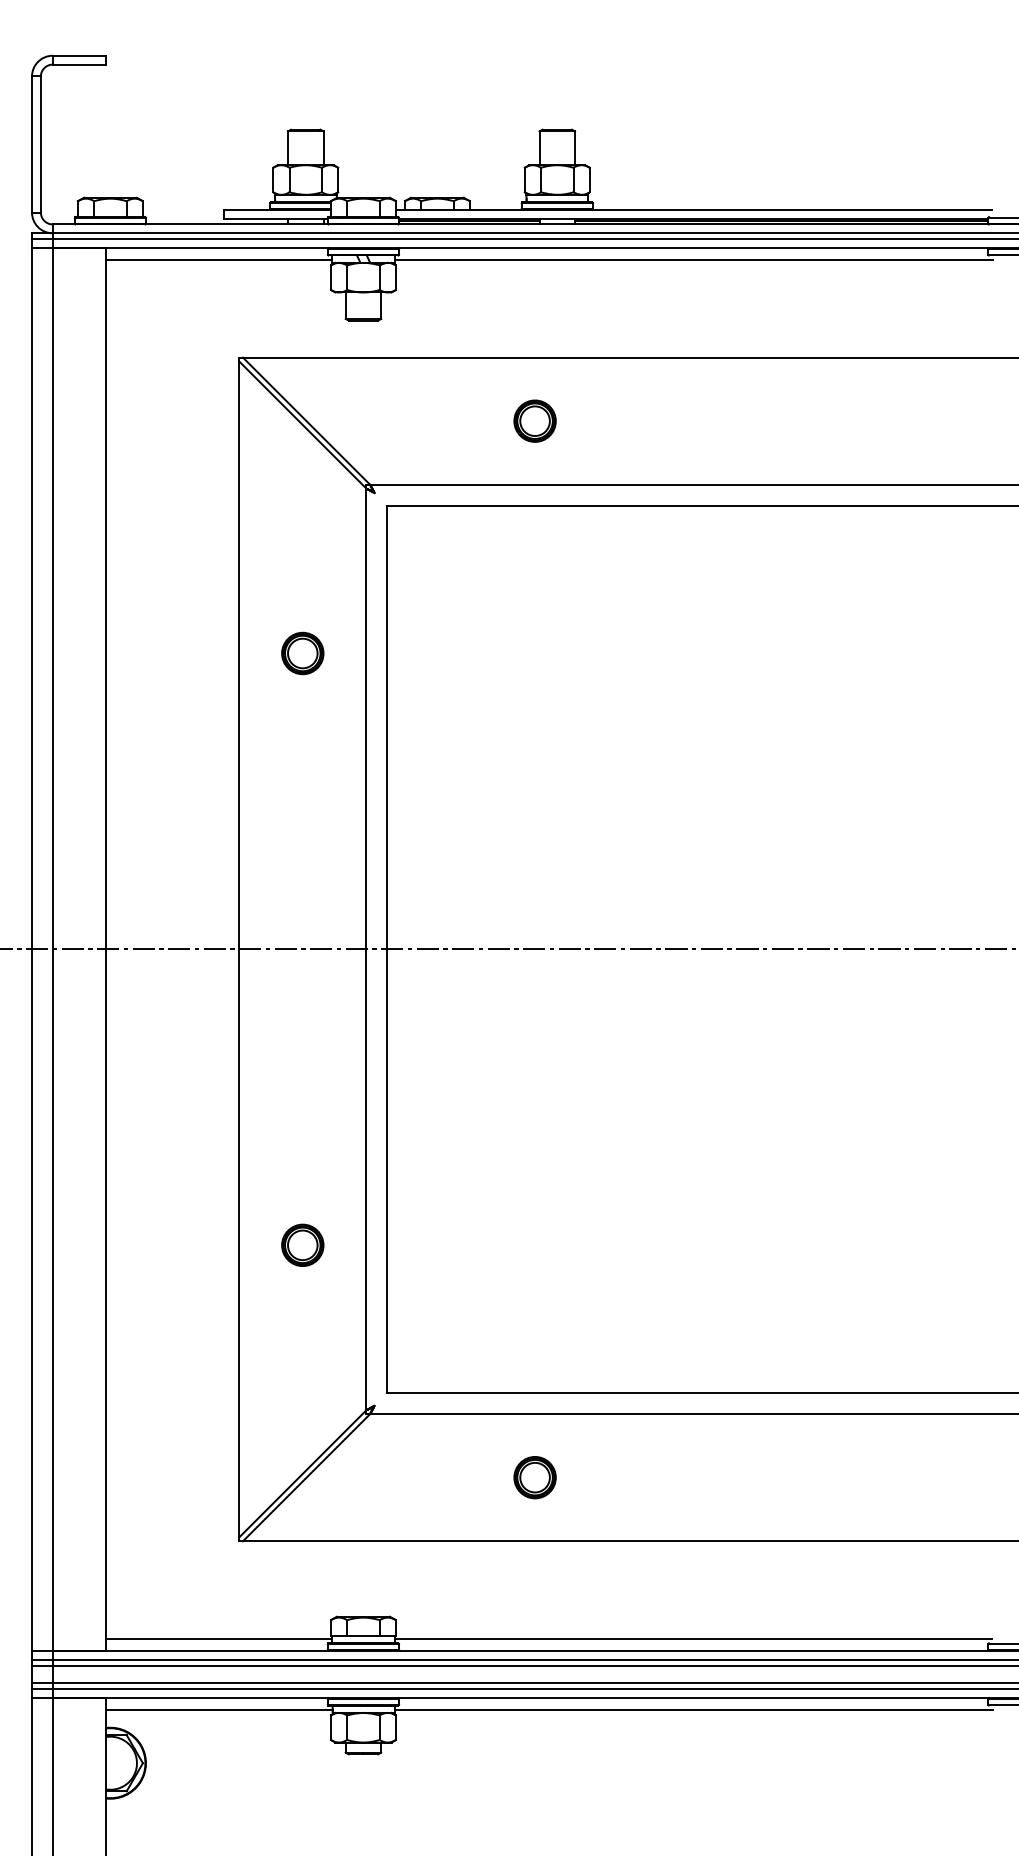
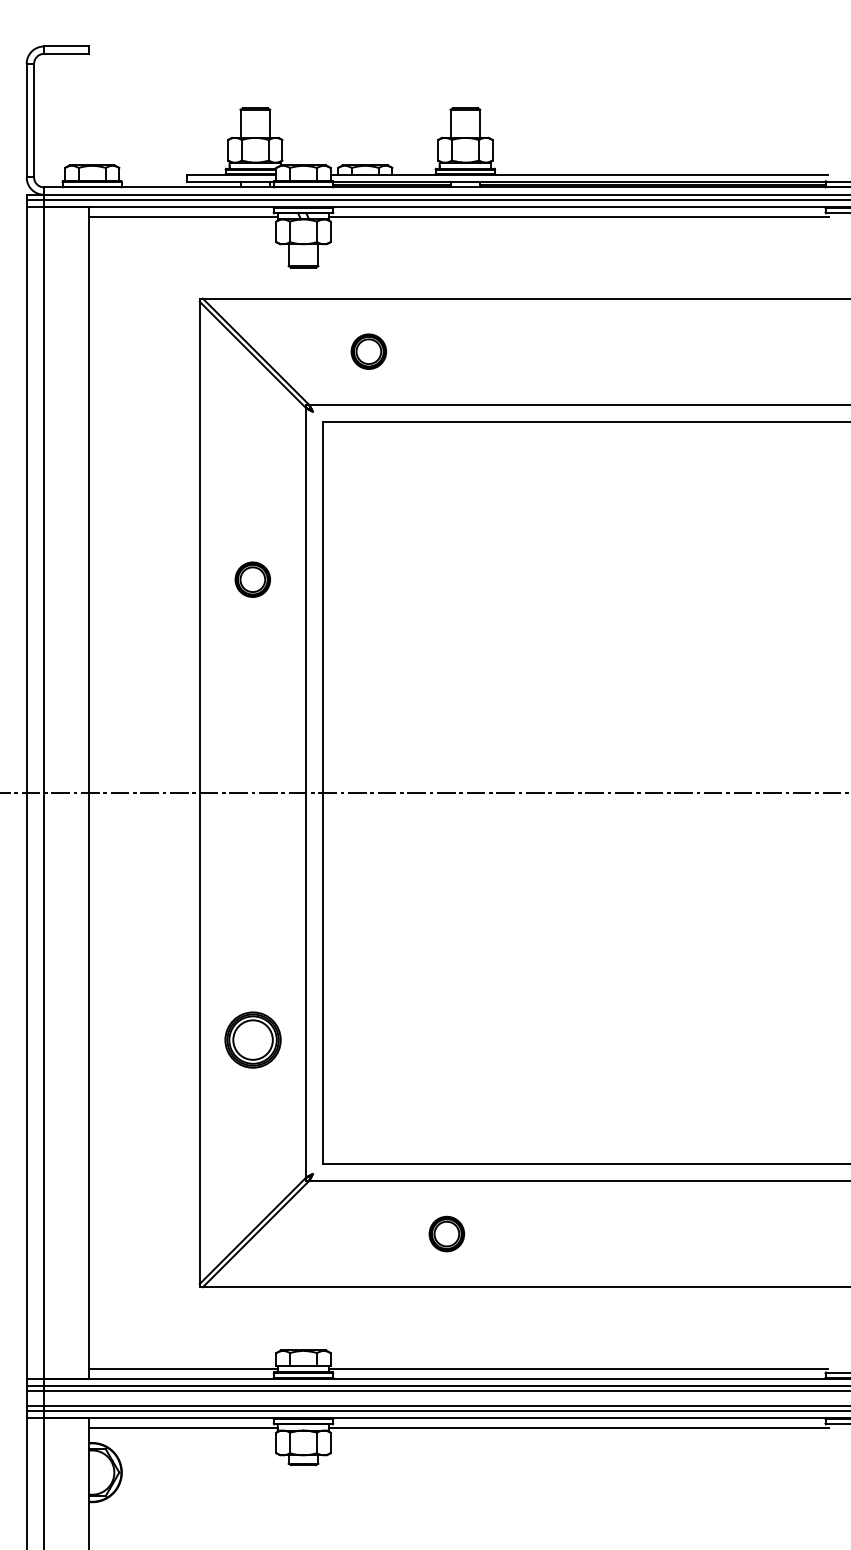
part: (534, 420) -> (368, 351), moved
part: (302, 653) -> (252, 579), moved
part: (302, 1244) -> (252, 1039), size x1.6

